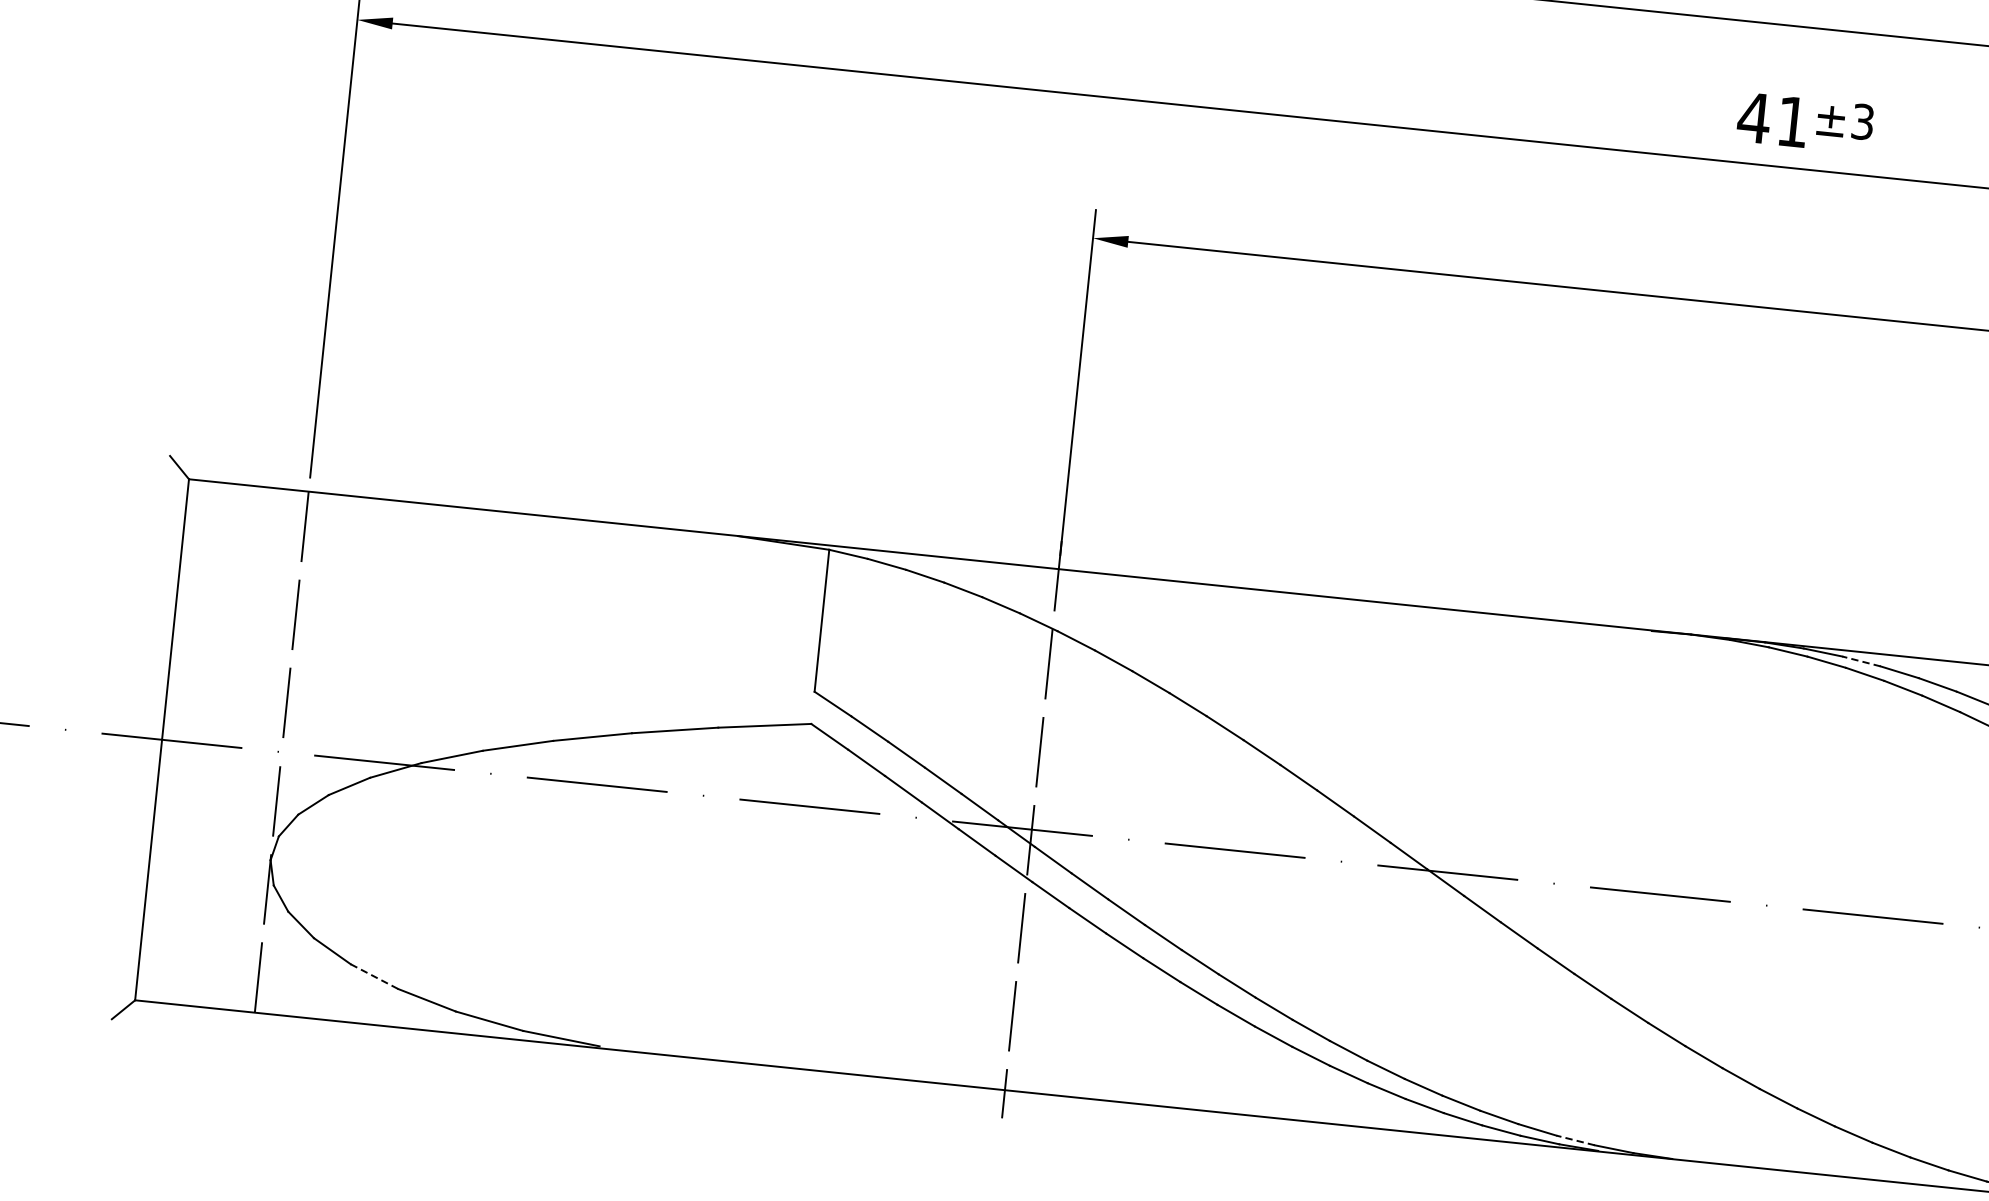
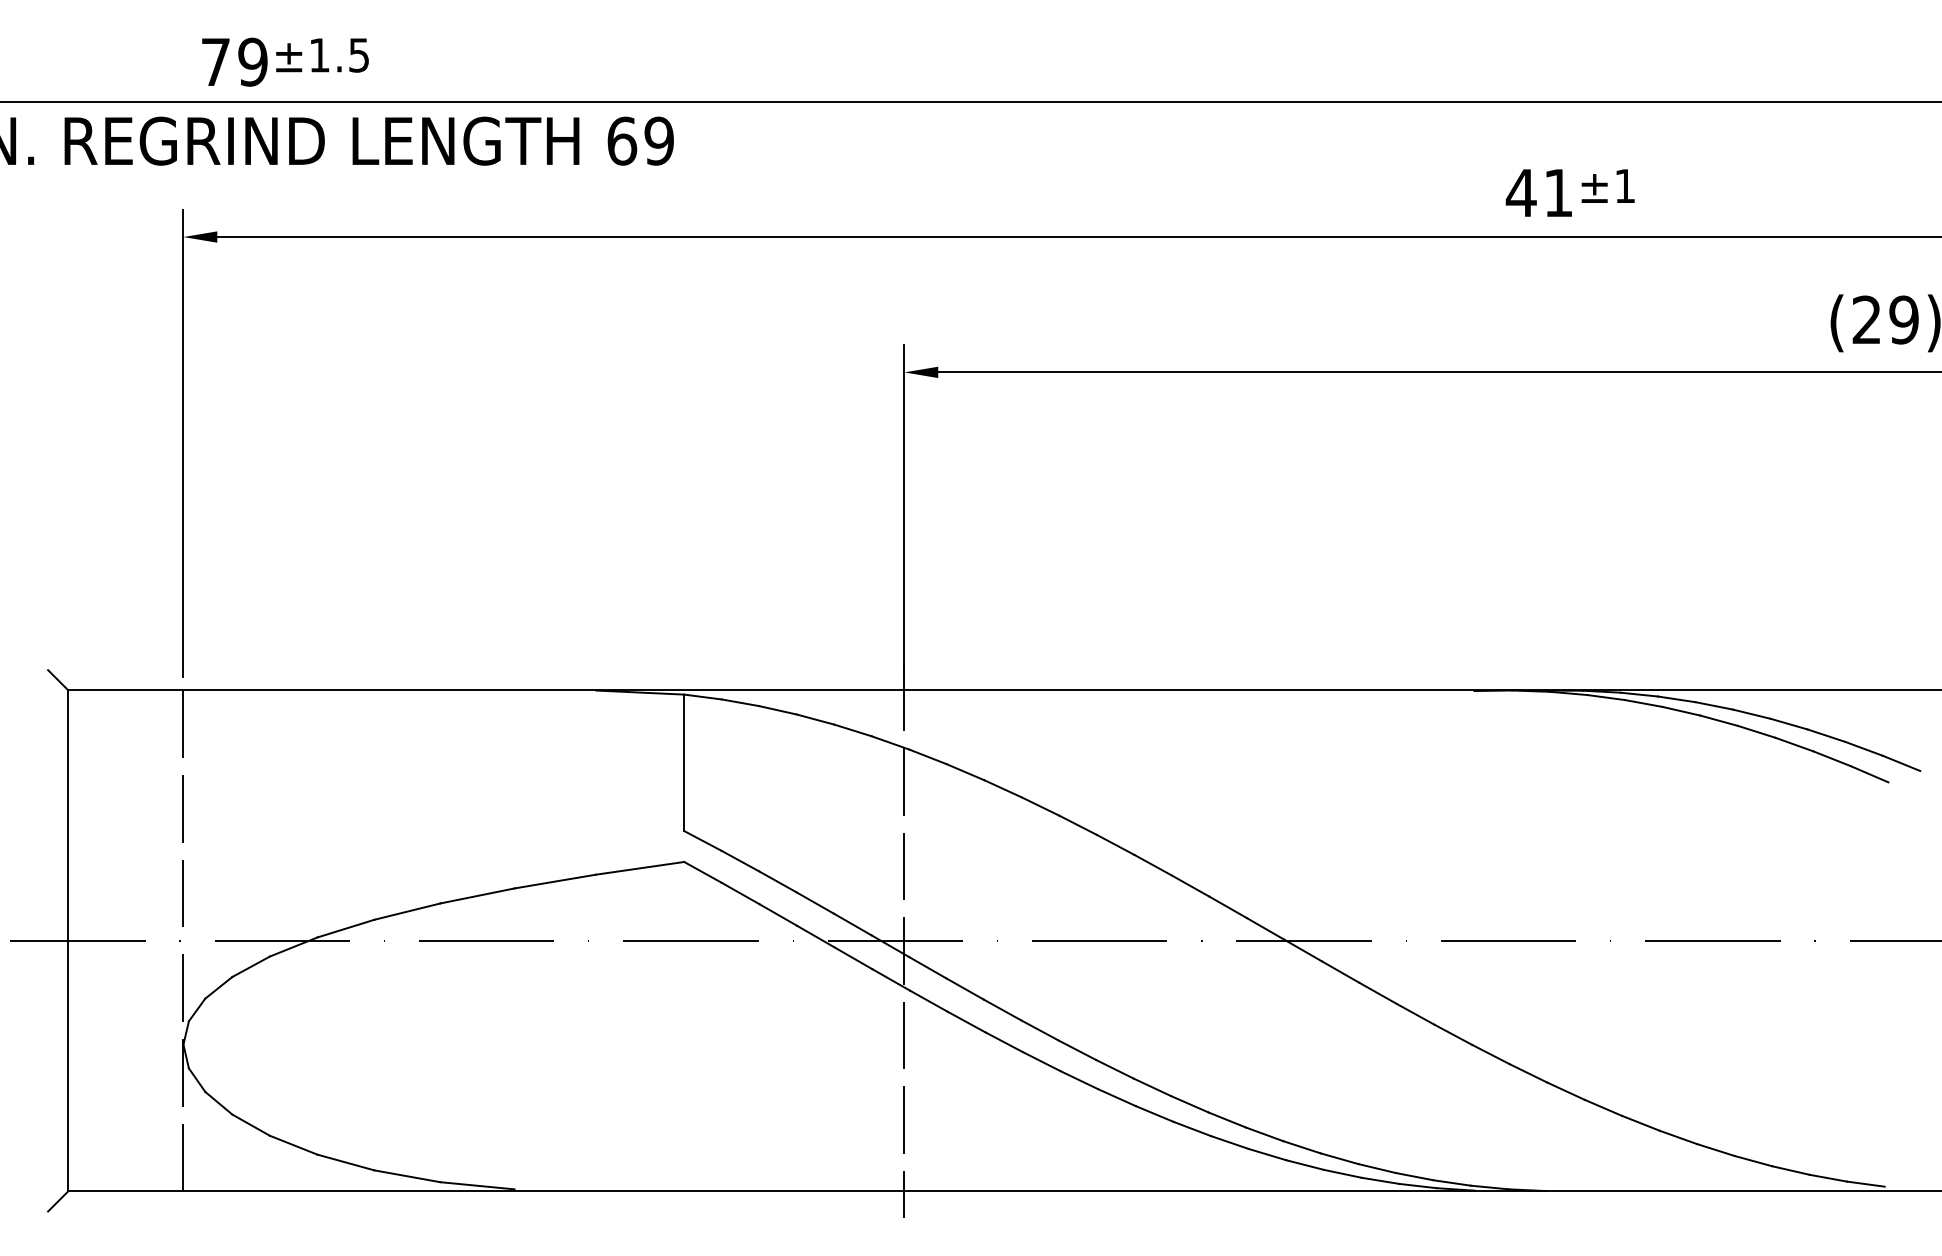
text: (1863, 121) -> (1625, 185), ±3 -> ±1
line: (1861, 661) -> (1676, 699), dashed -> solid
line: (374, 976) -> (293, 1145), dashed -> solid
line: (1576, 1140) -> (1452, 1182), dashed -> solid

